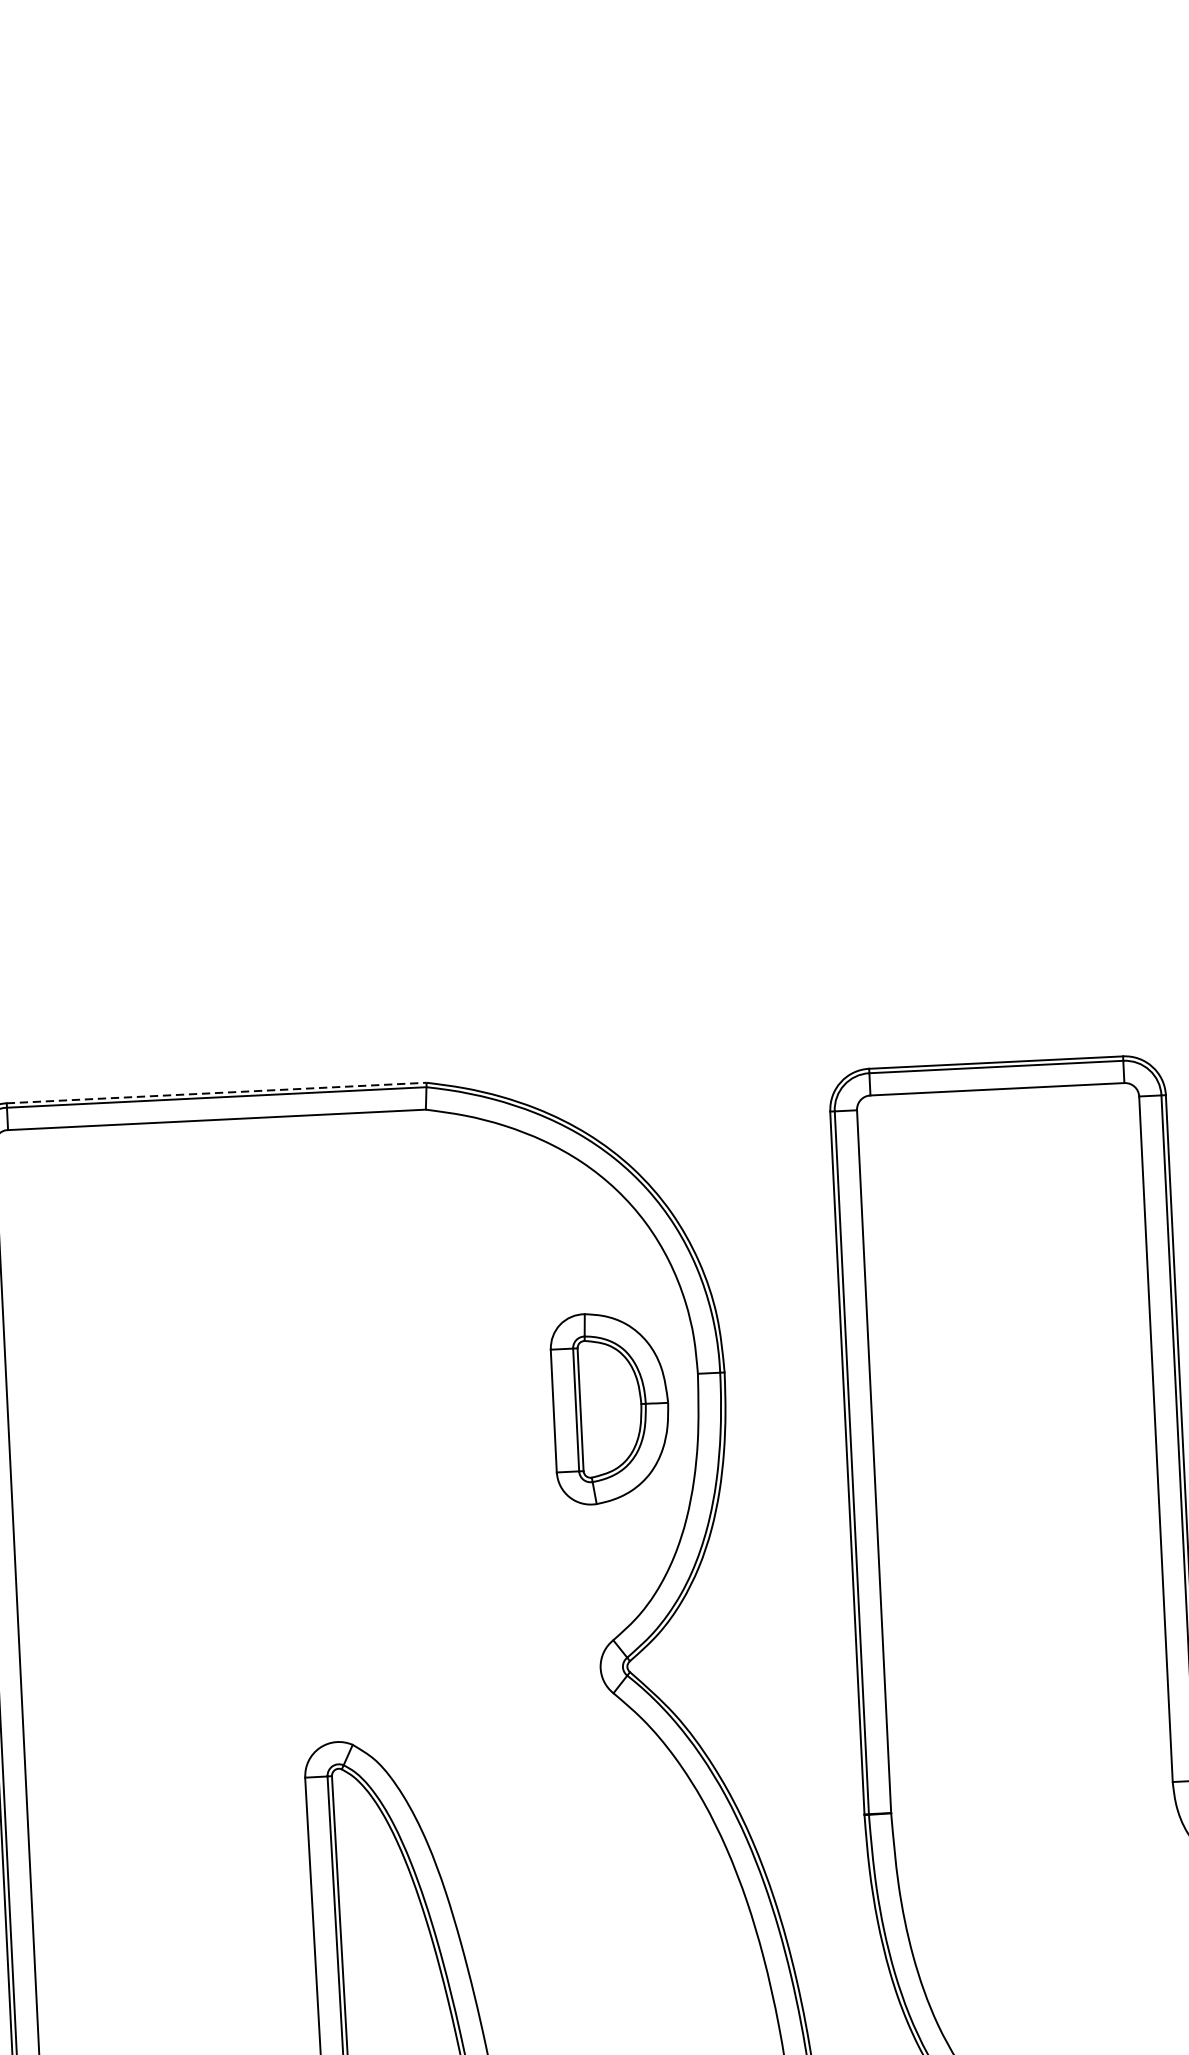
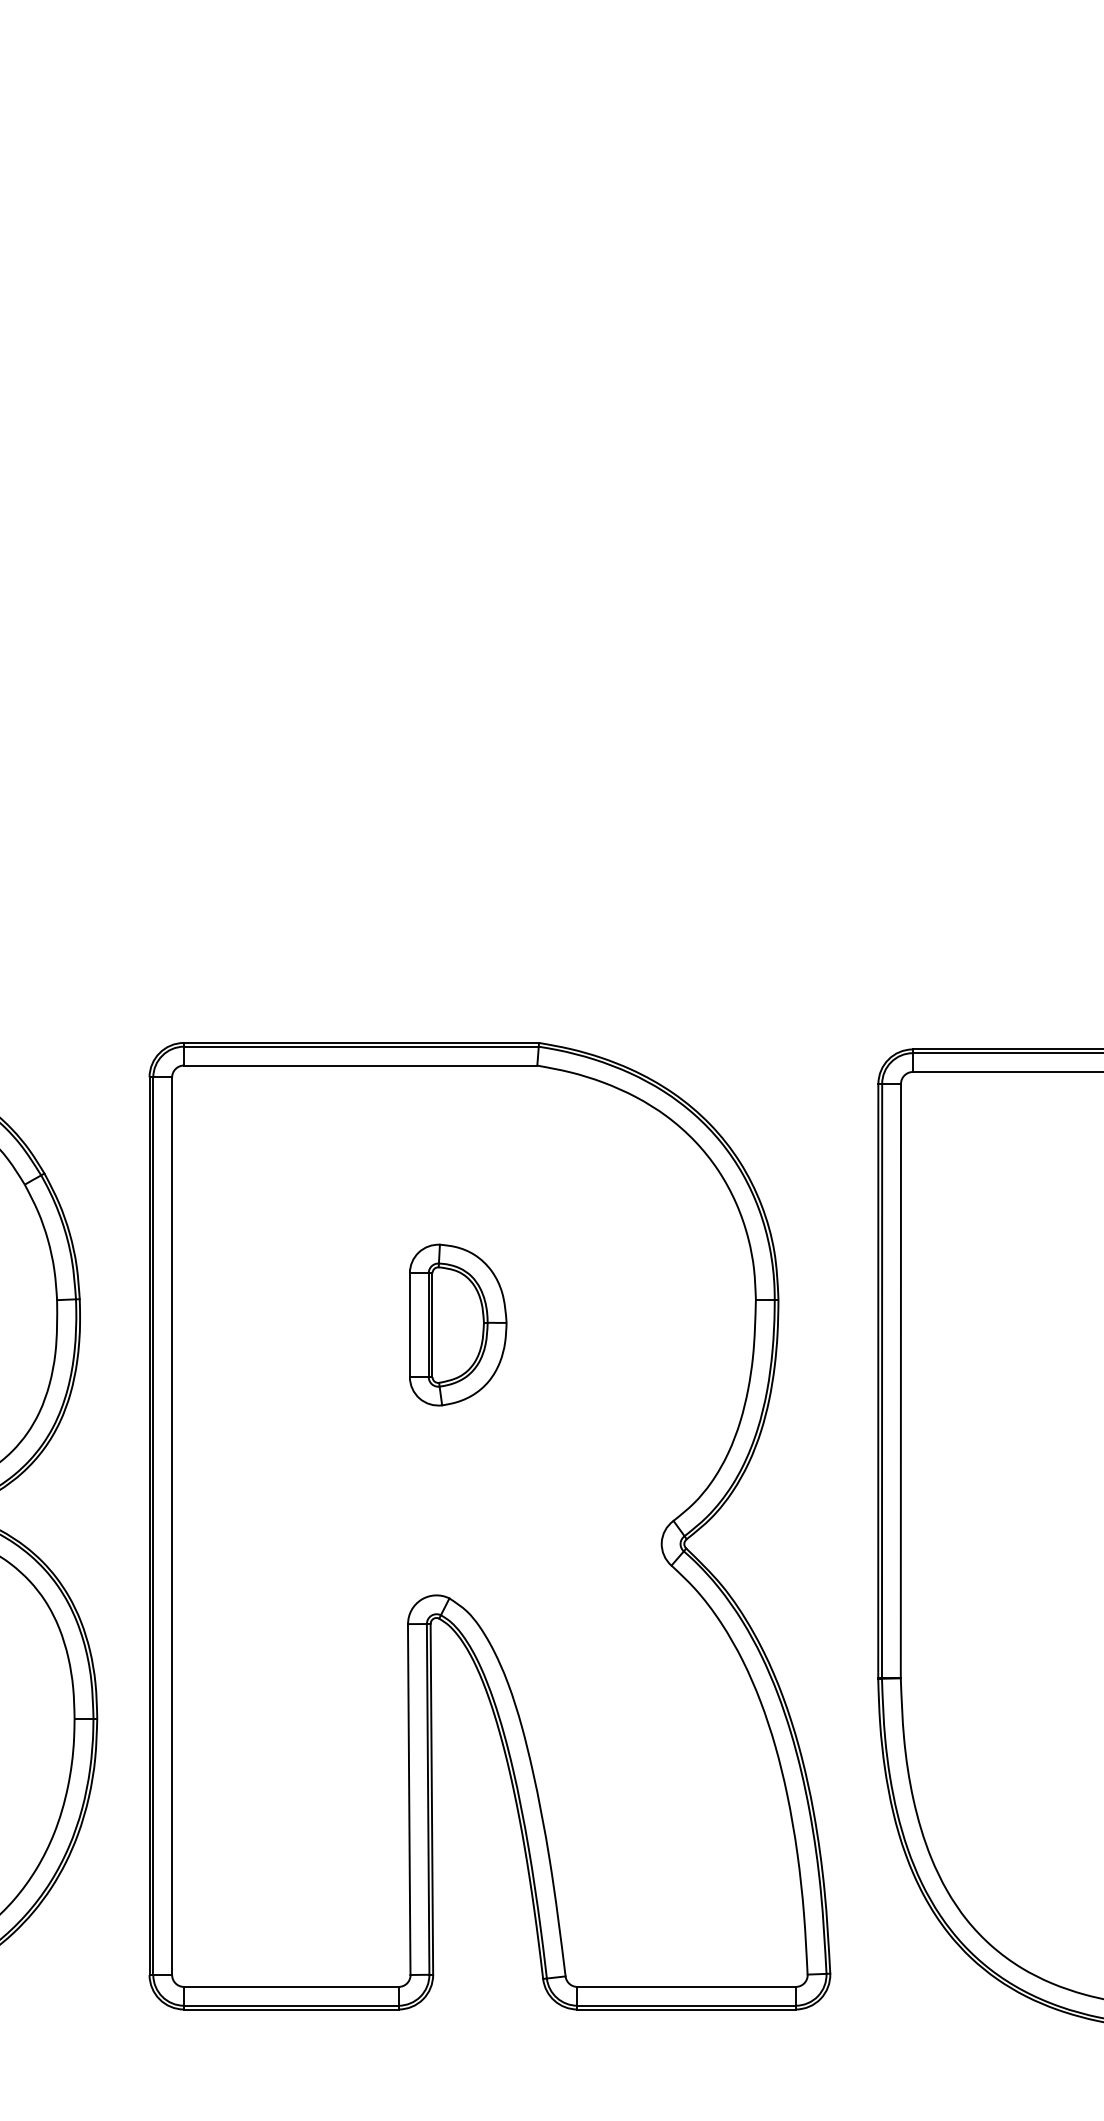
line: (216, 1092) -> (361, 1042), dashed -> solid
part: (611, 1407) -> (458, 1324), moved

